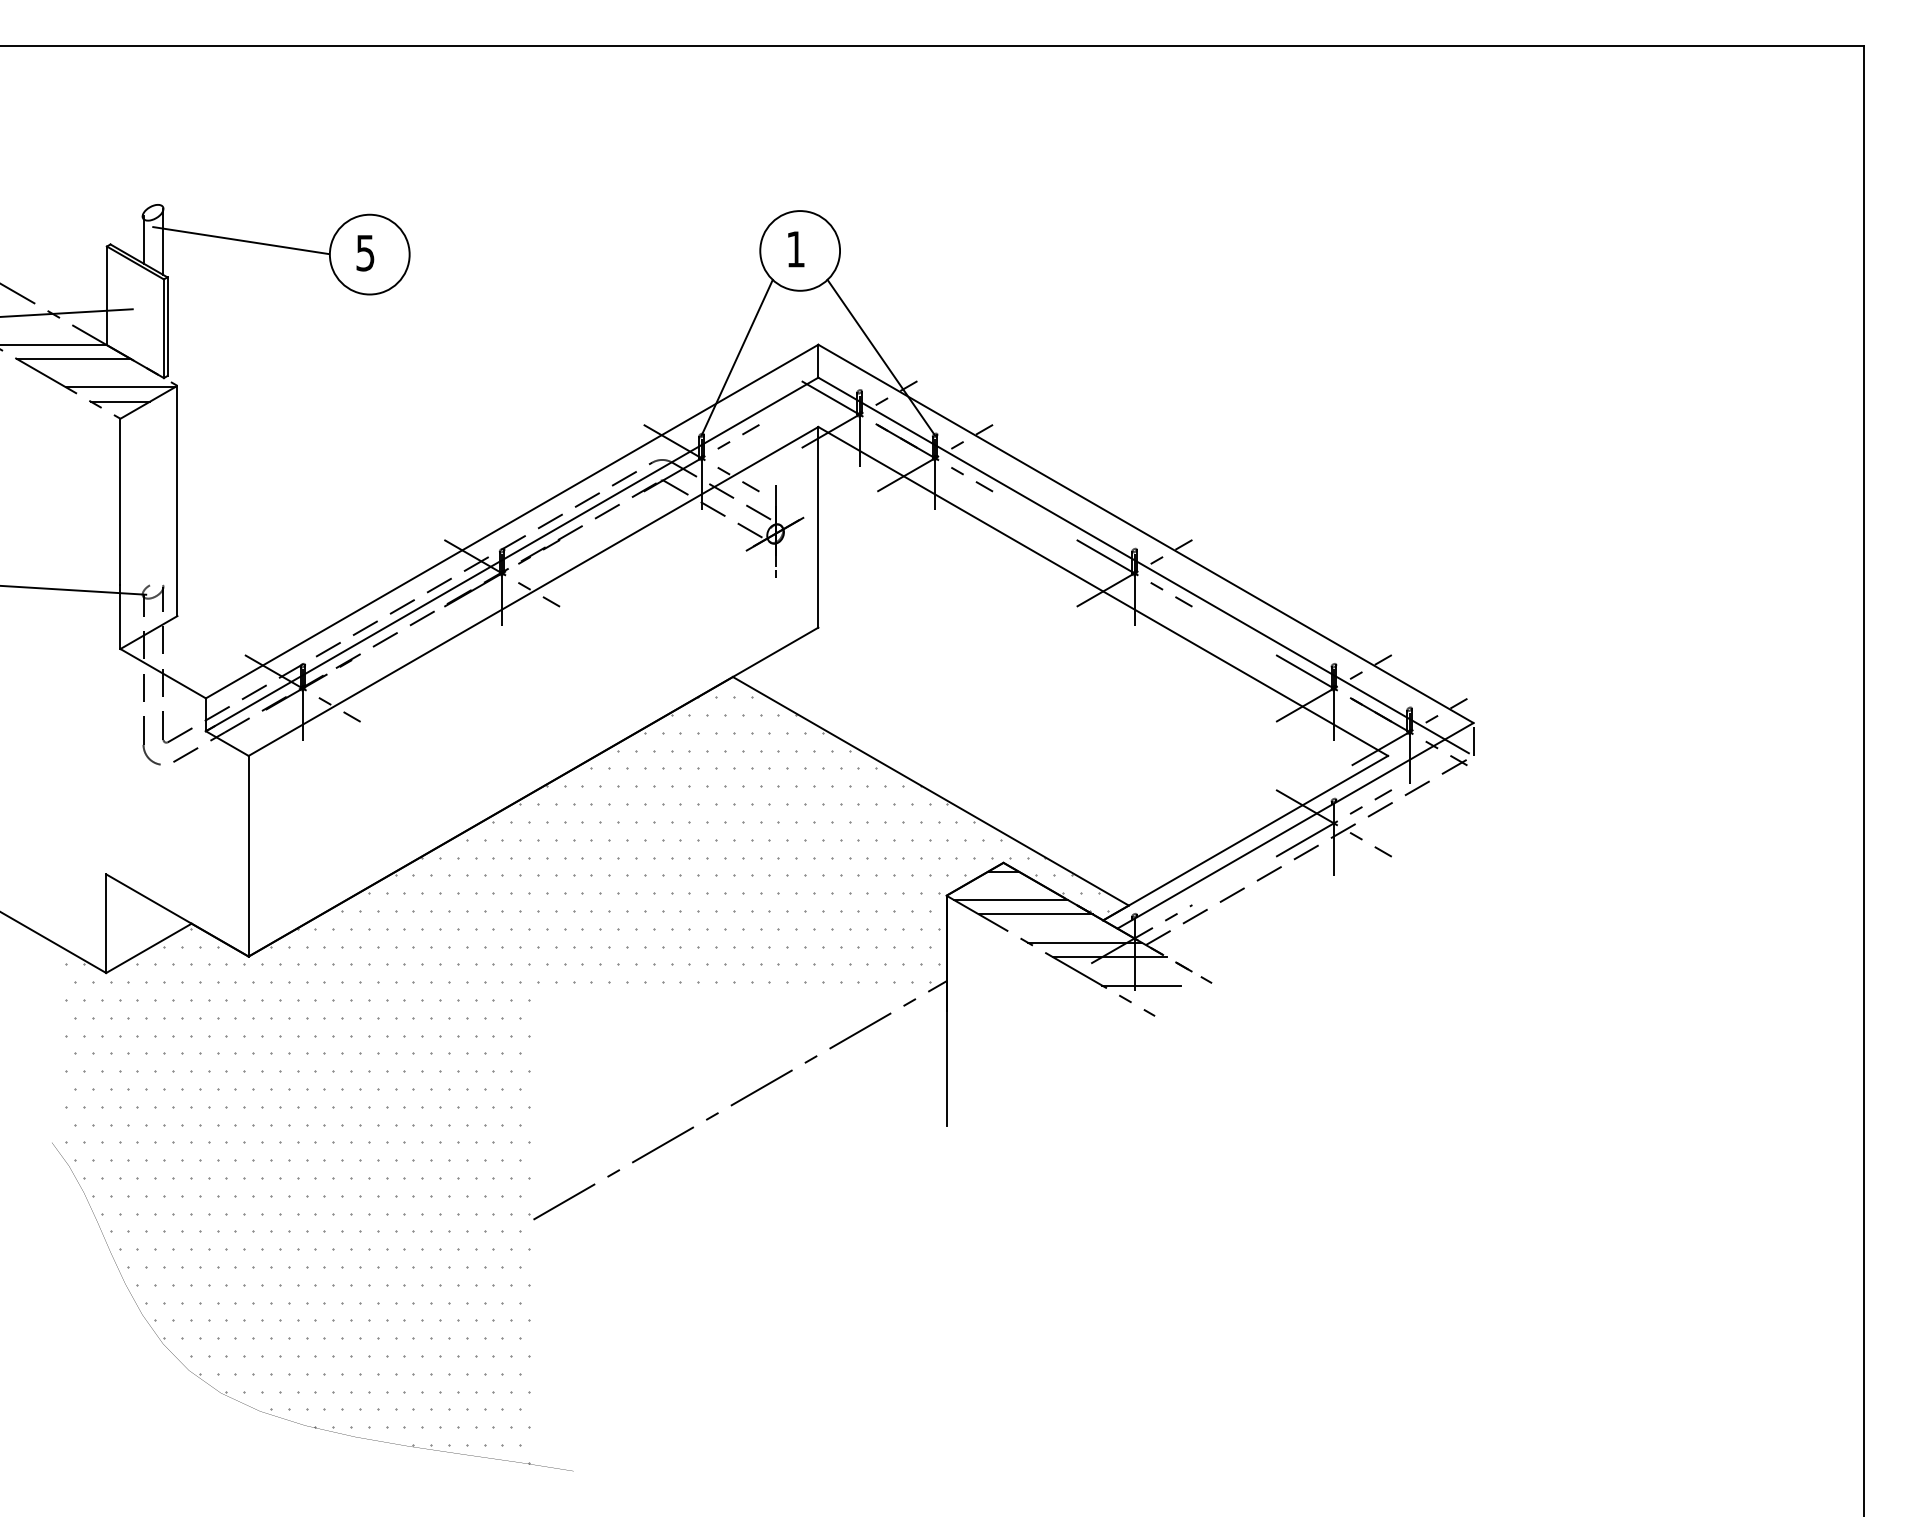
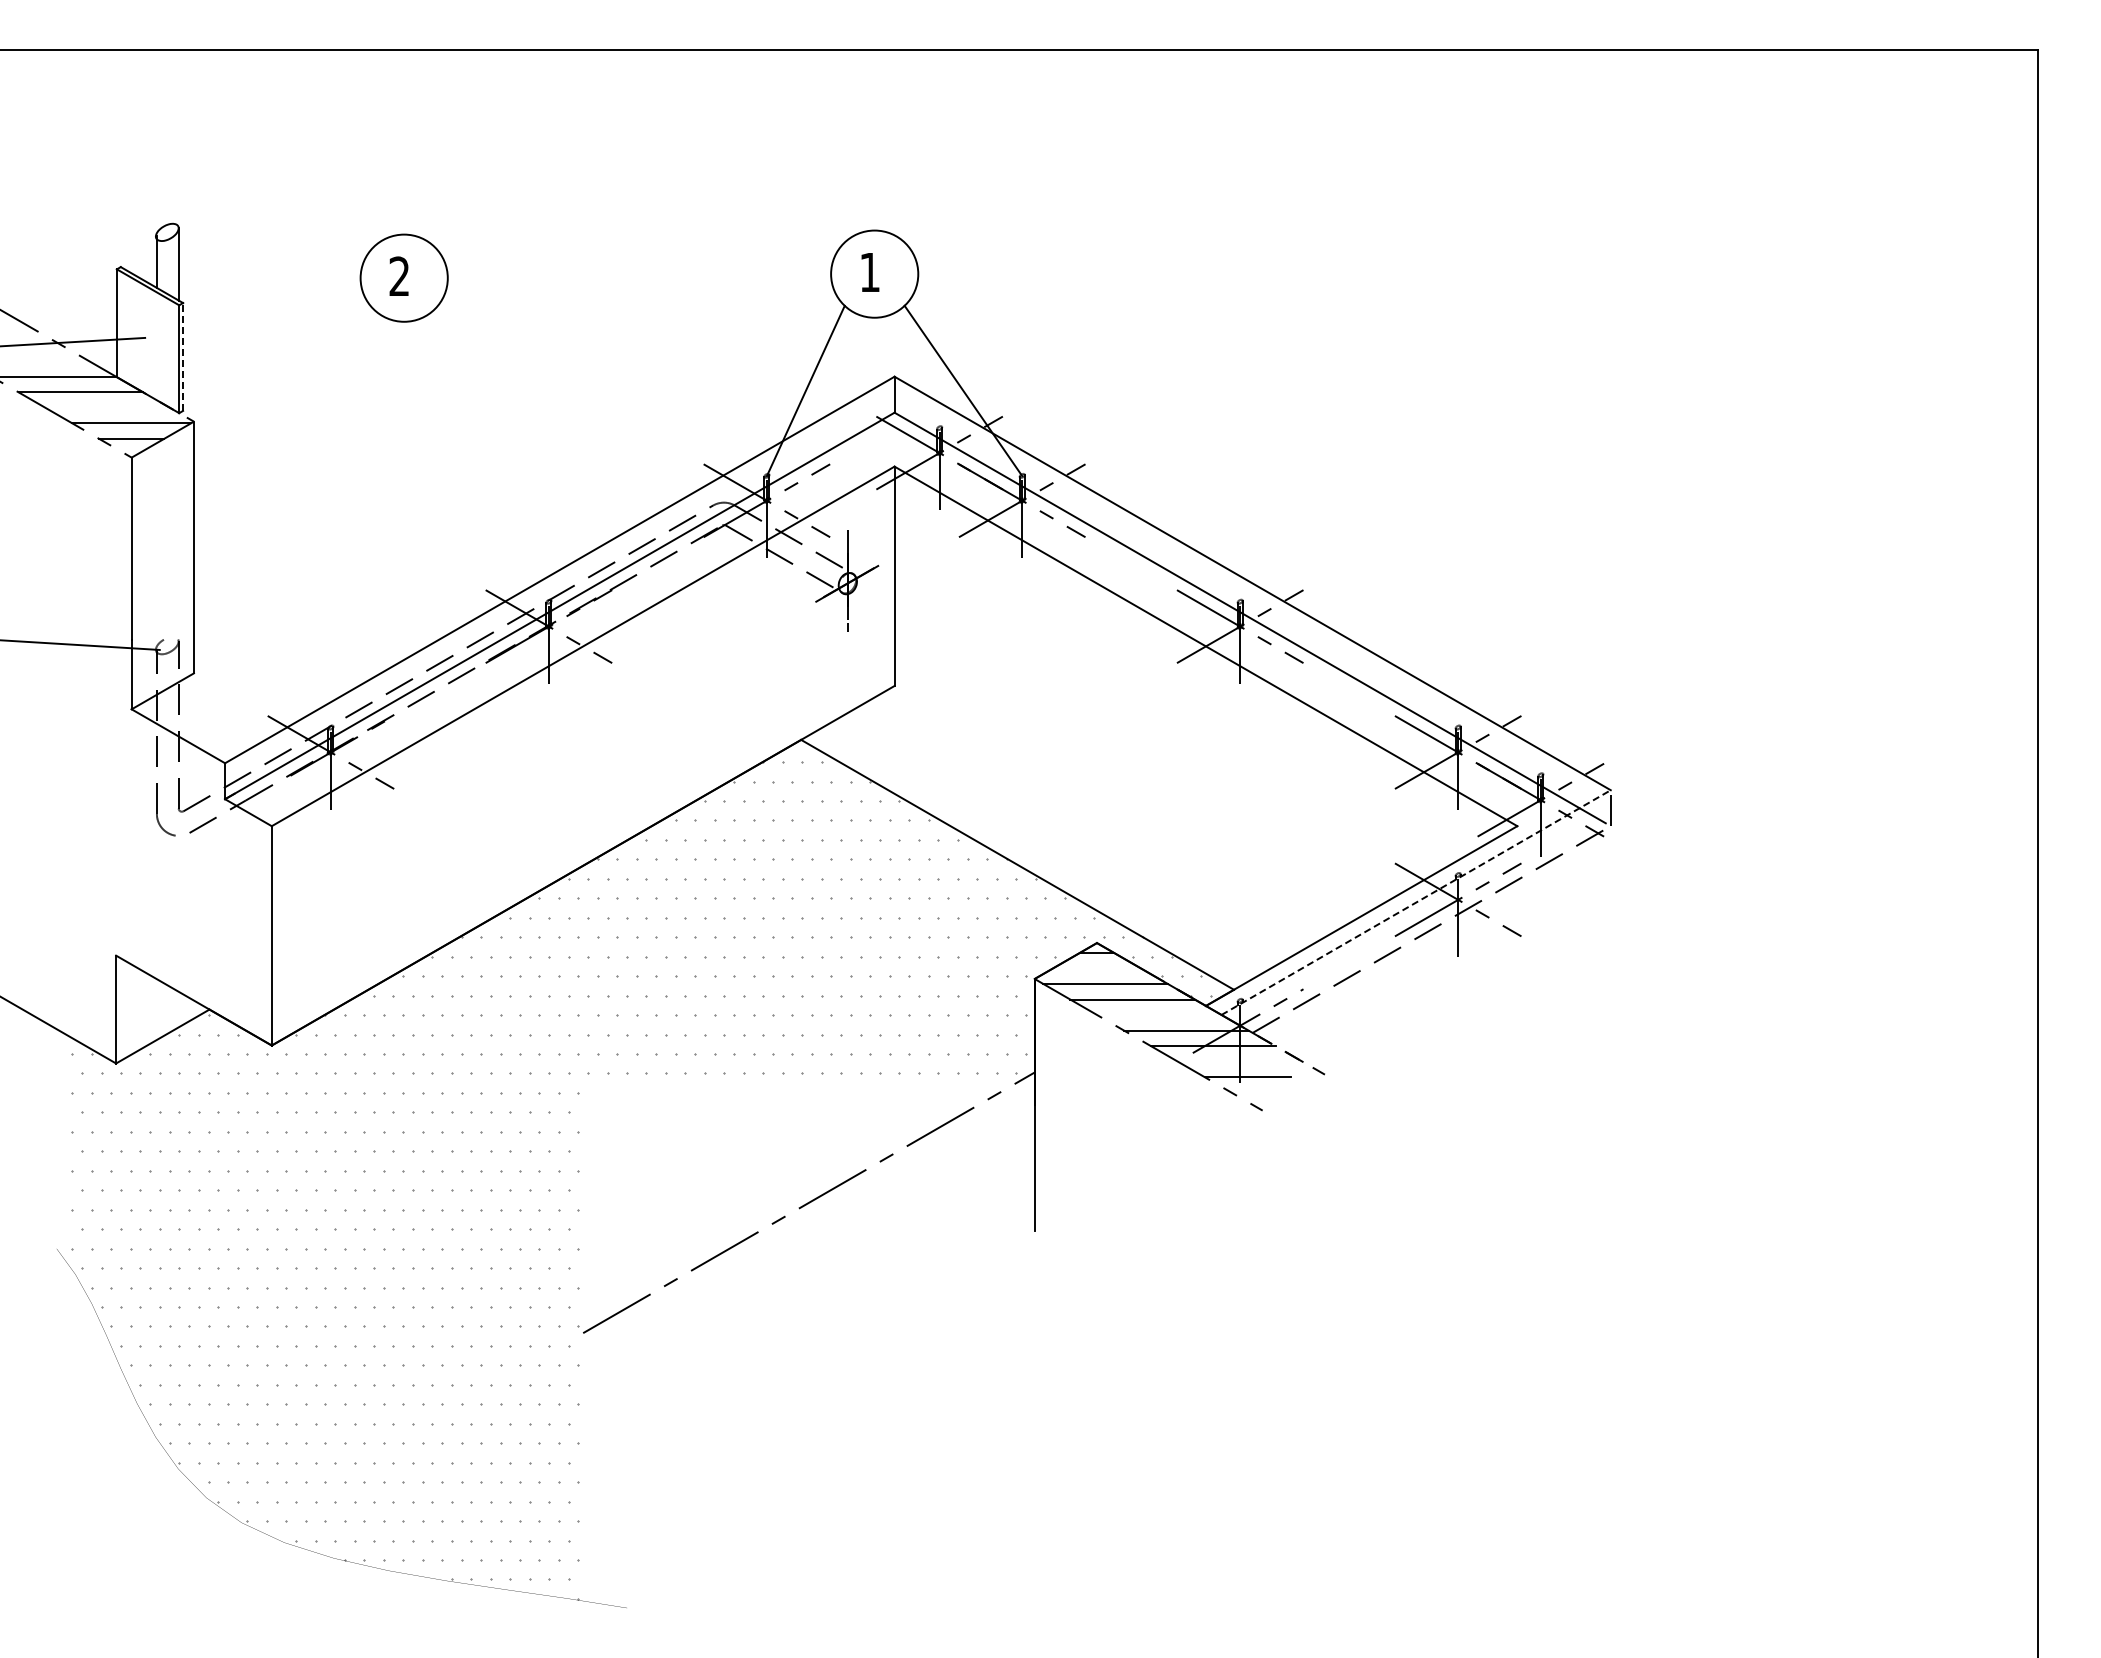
line: (241, 240) -> (263, 262), removed
text: (364, 253) -> (398, 276), 5 -> 2
line: (167, 326) -> (183, 356), solid -> dashed
line: (1295, 825) -> (1416, 902), solid -> dashed

